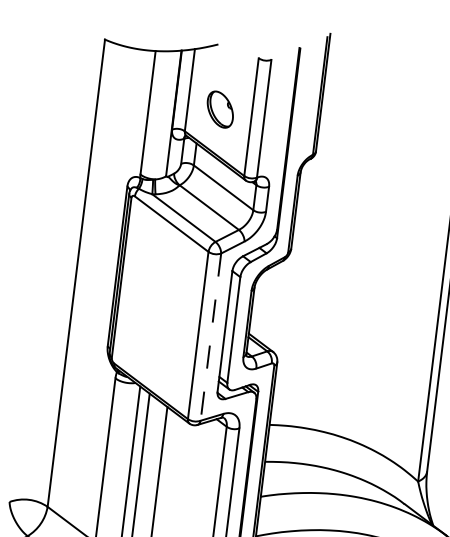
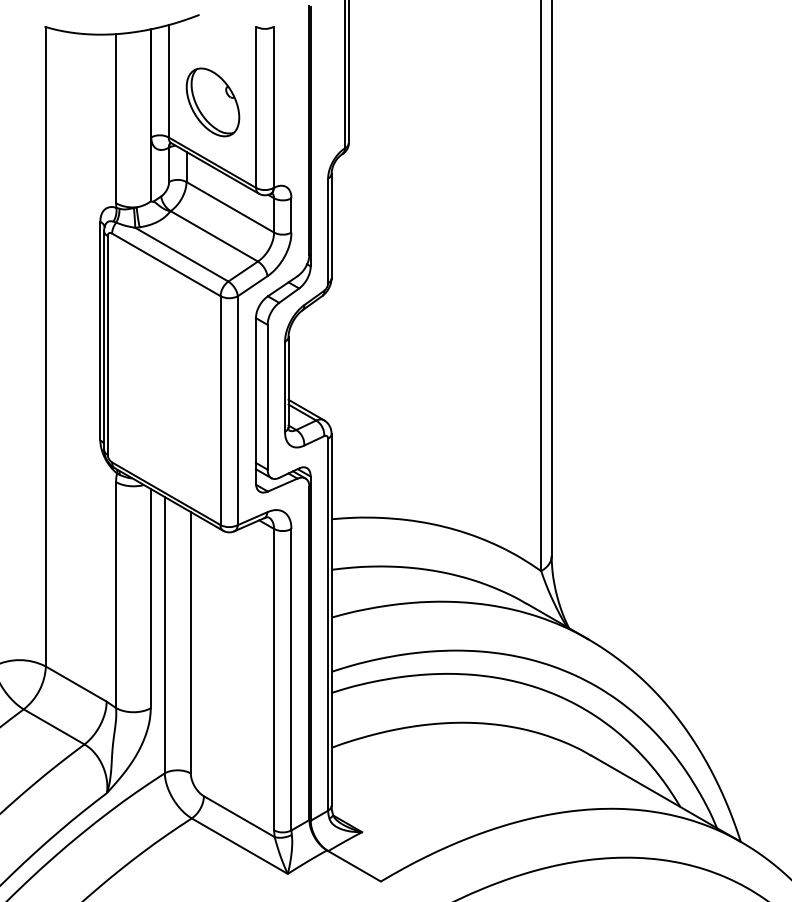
part: (219, 109) -> (212, 102), size x1.43
line: (210, 337) -> (237, 411), dashed -> solid

